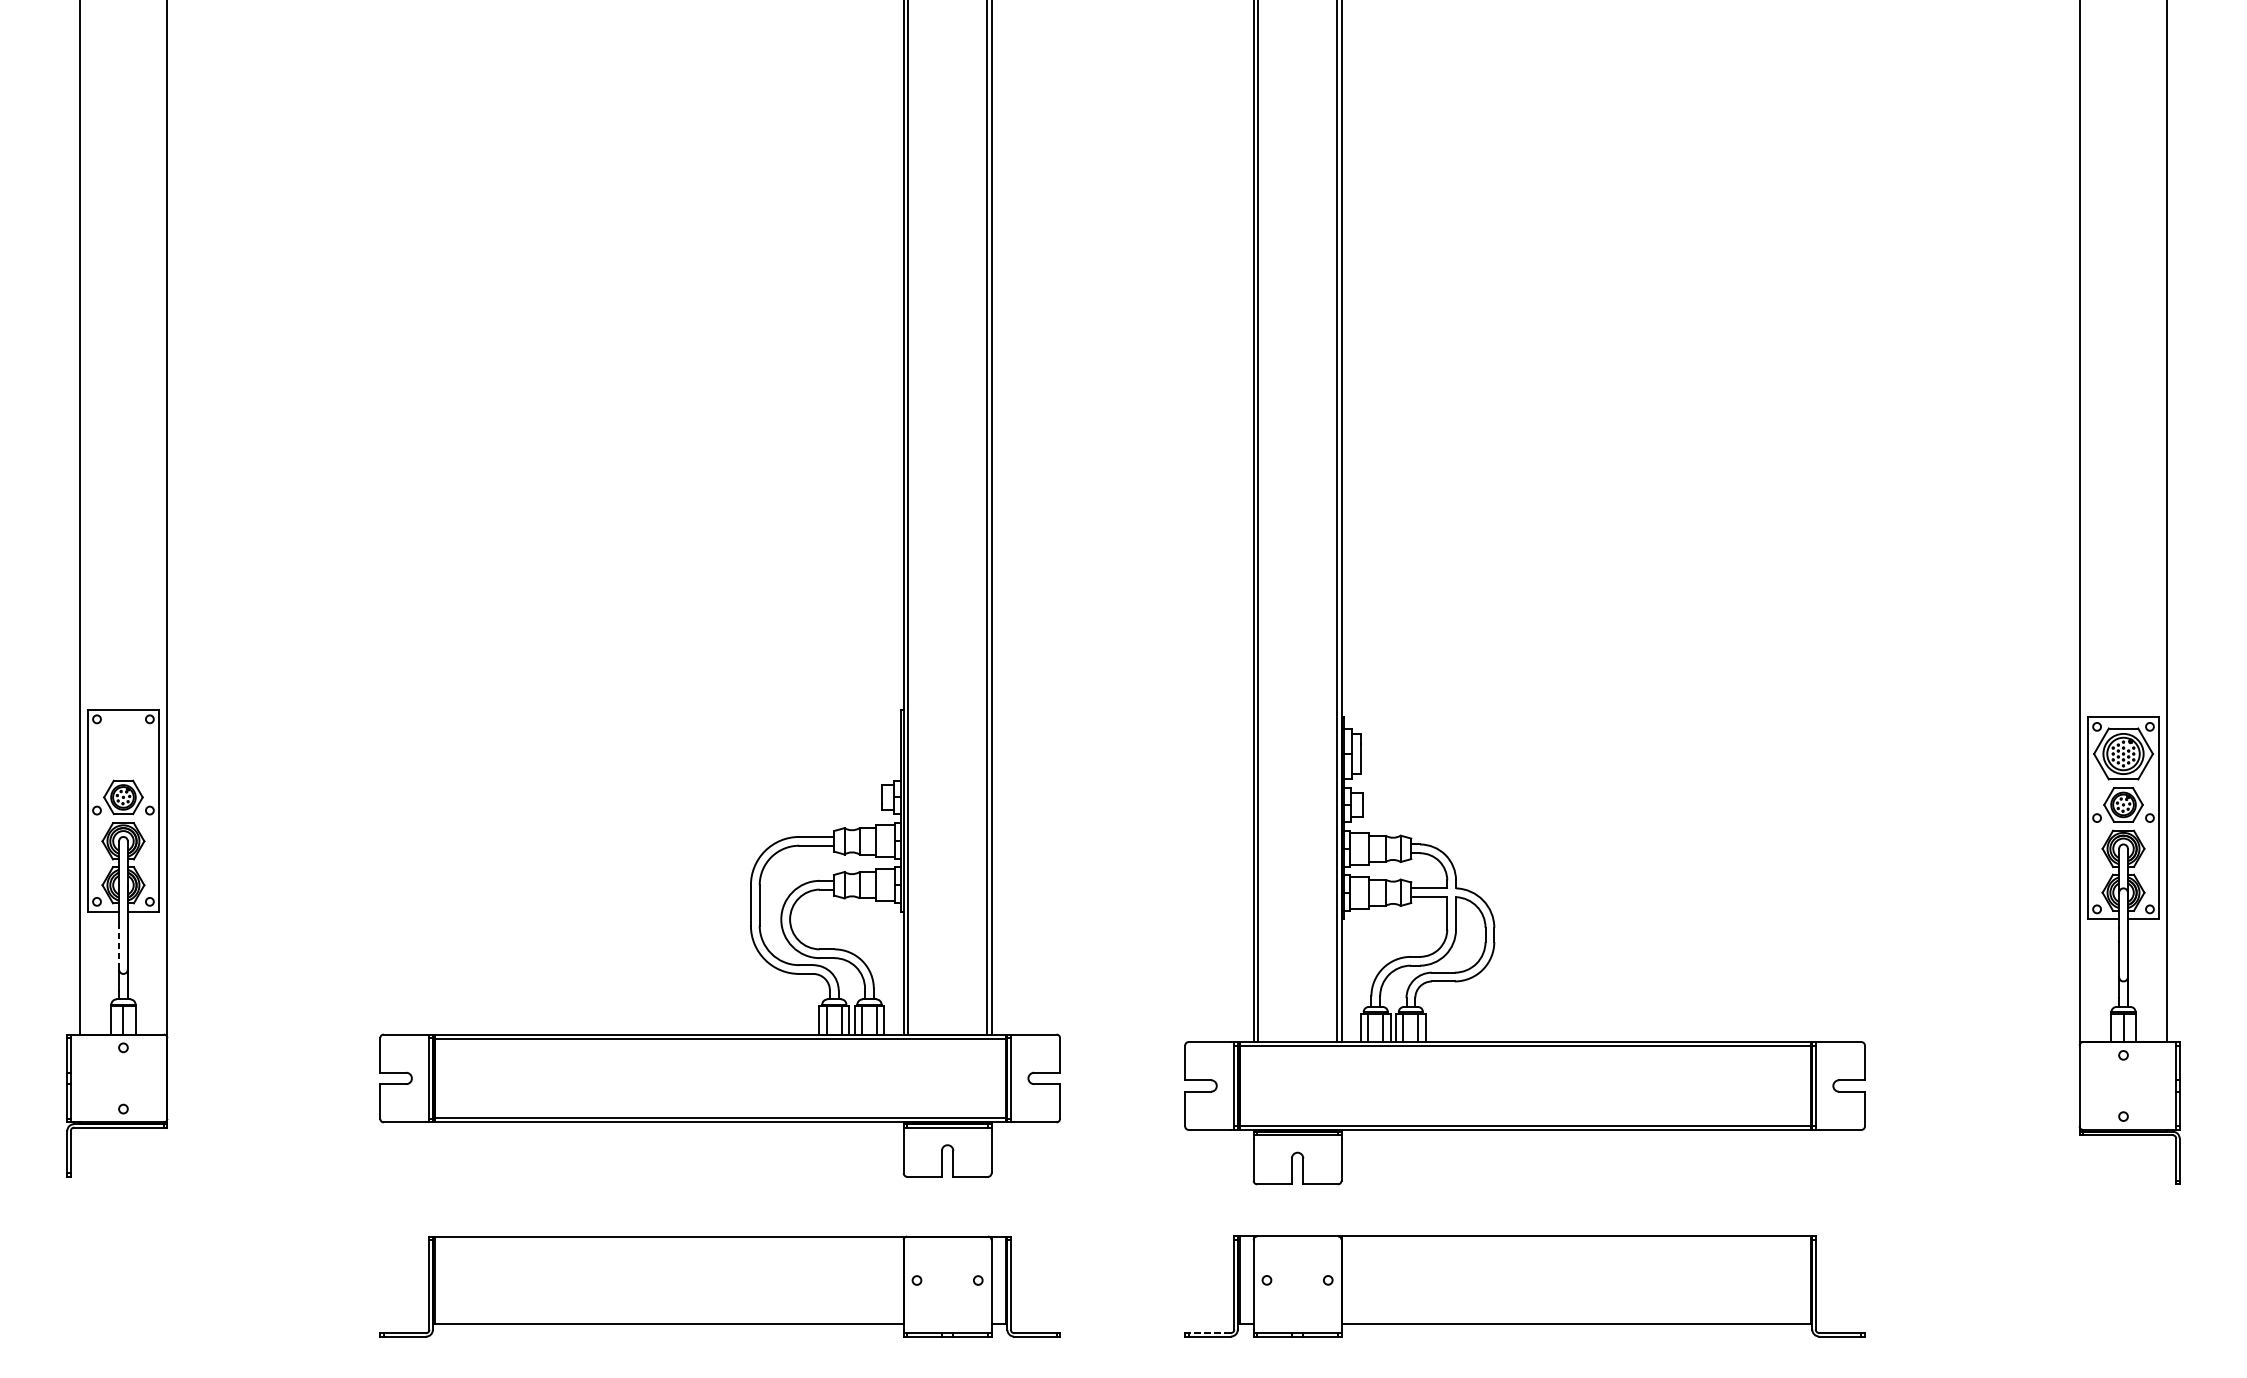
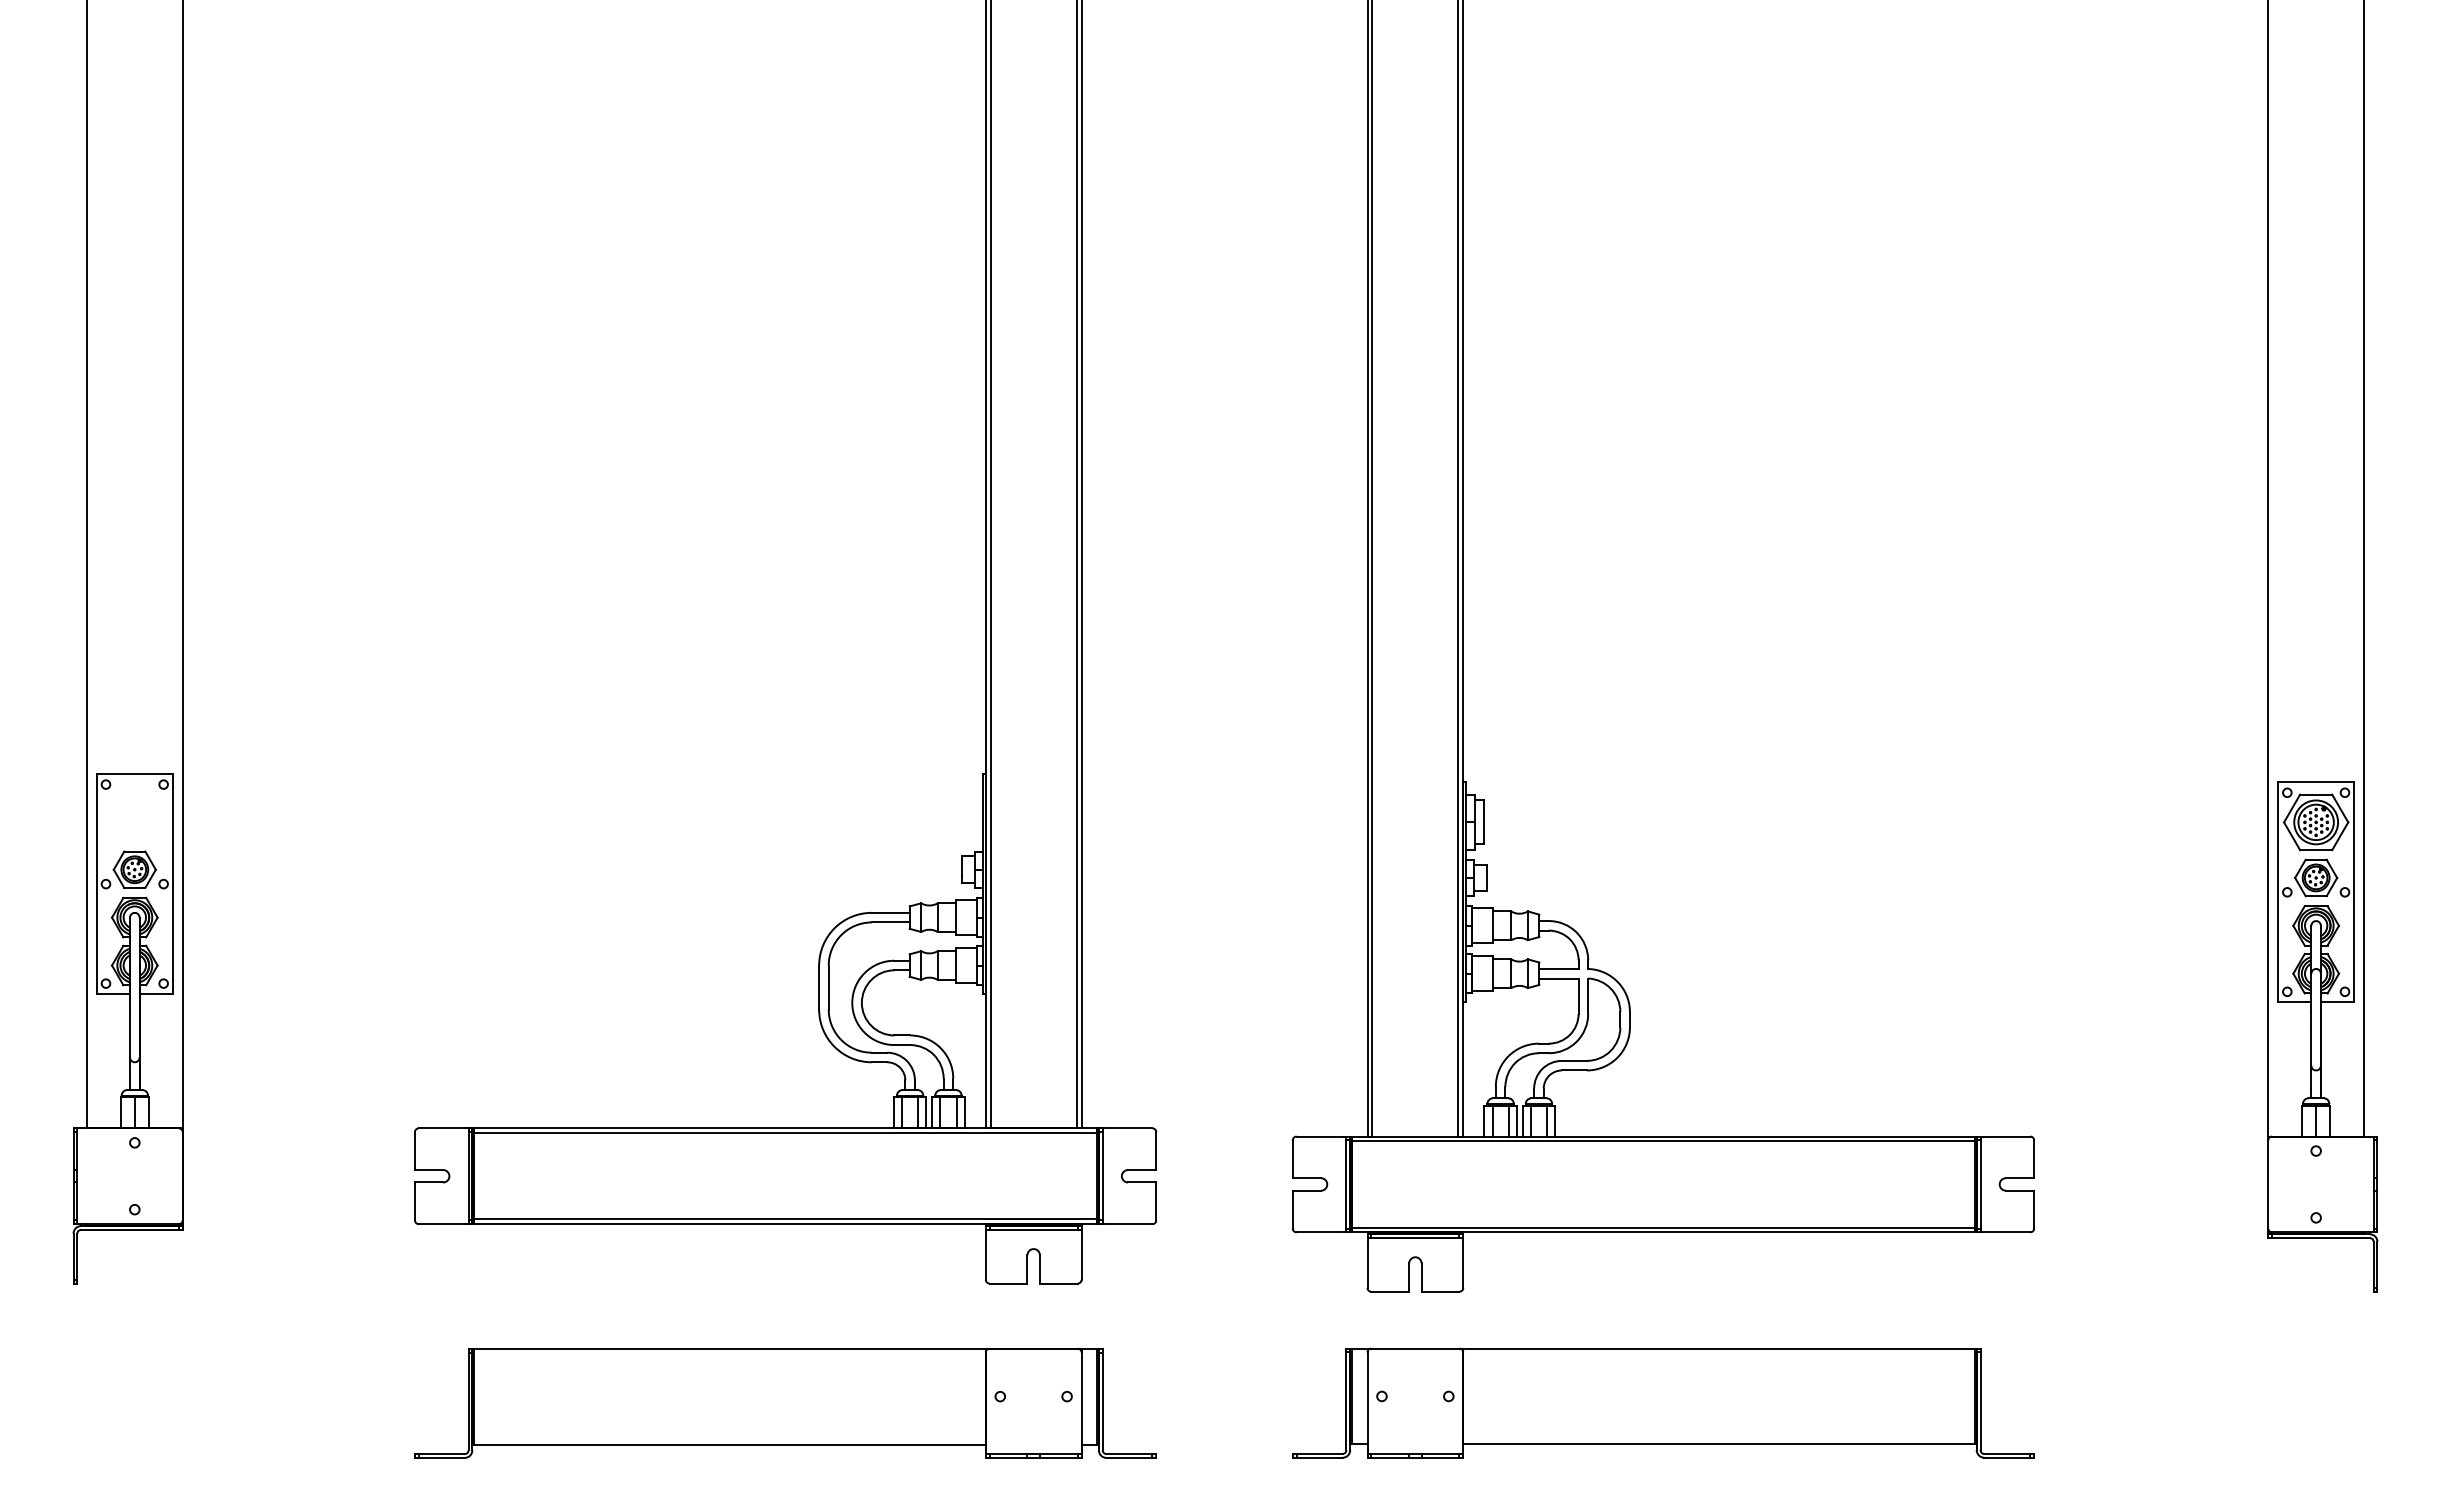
line: (119, 947) -> (130, 1033), dashed -> solid
line: (1209, 1332) -> (1319, 1453), dashed -> solid

